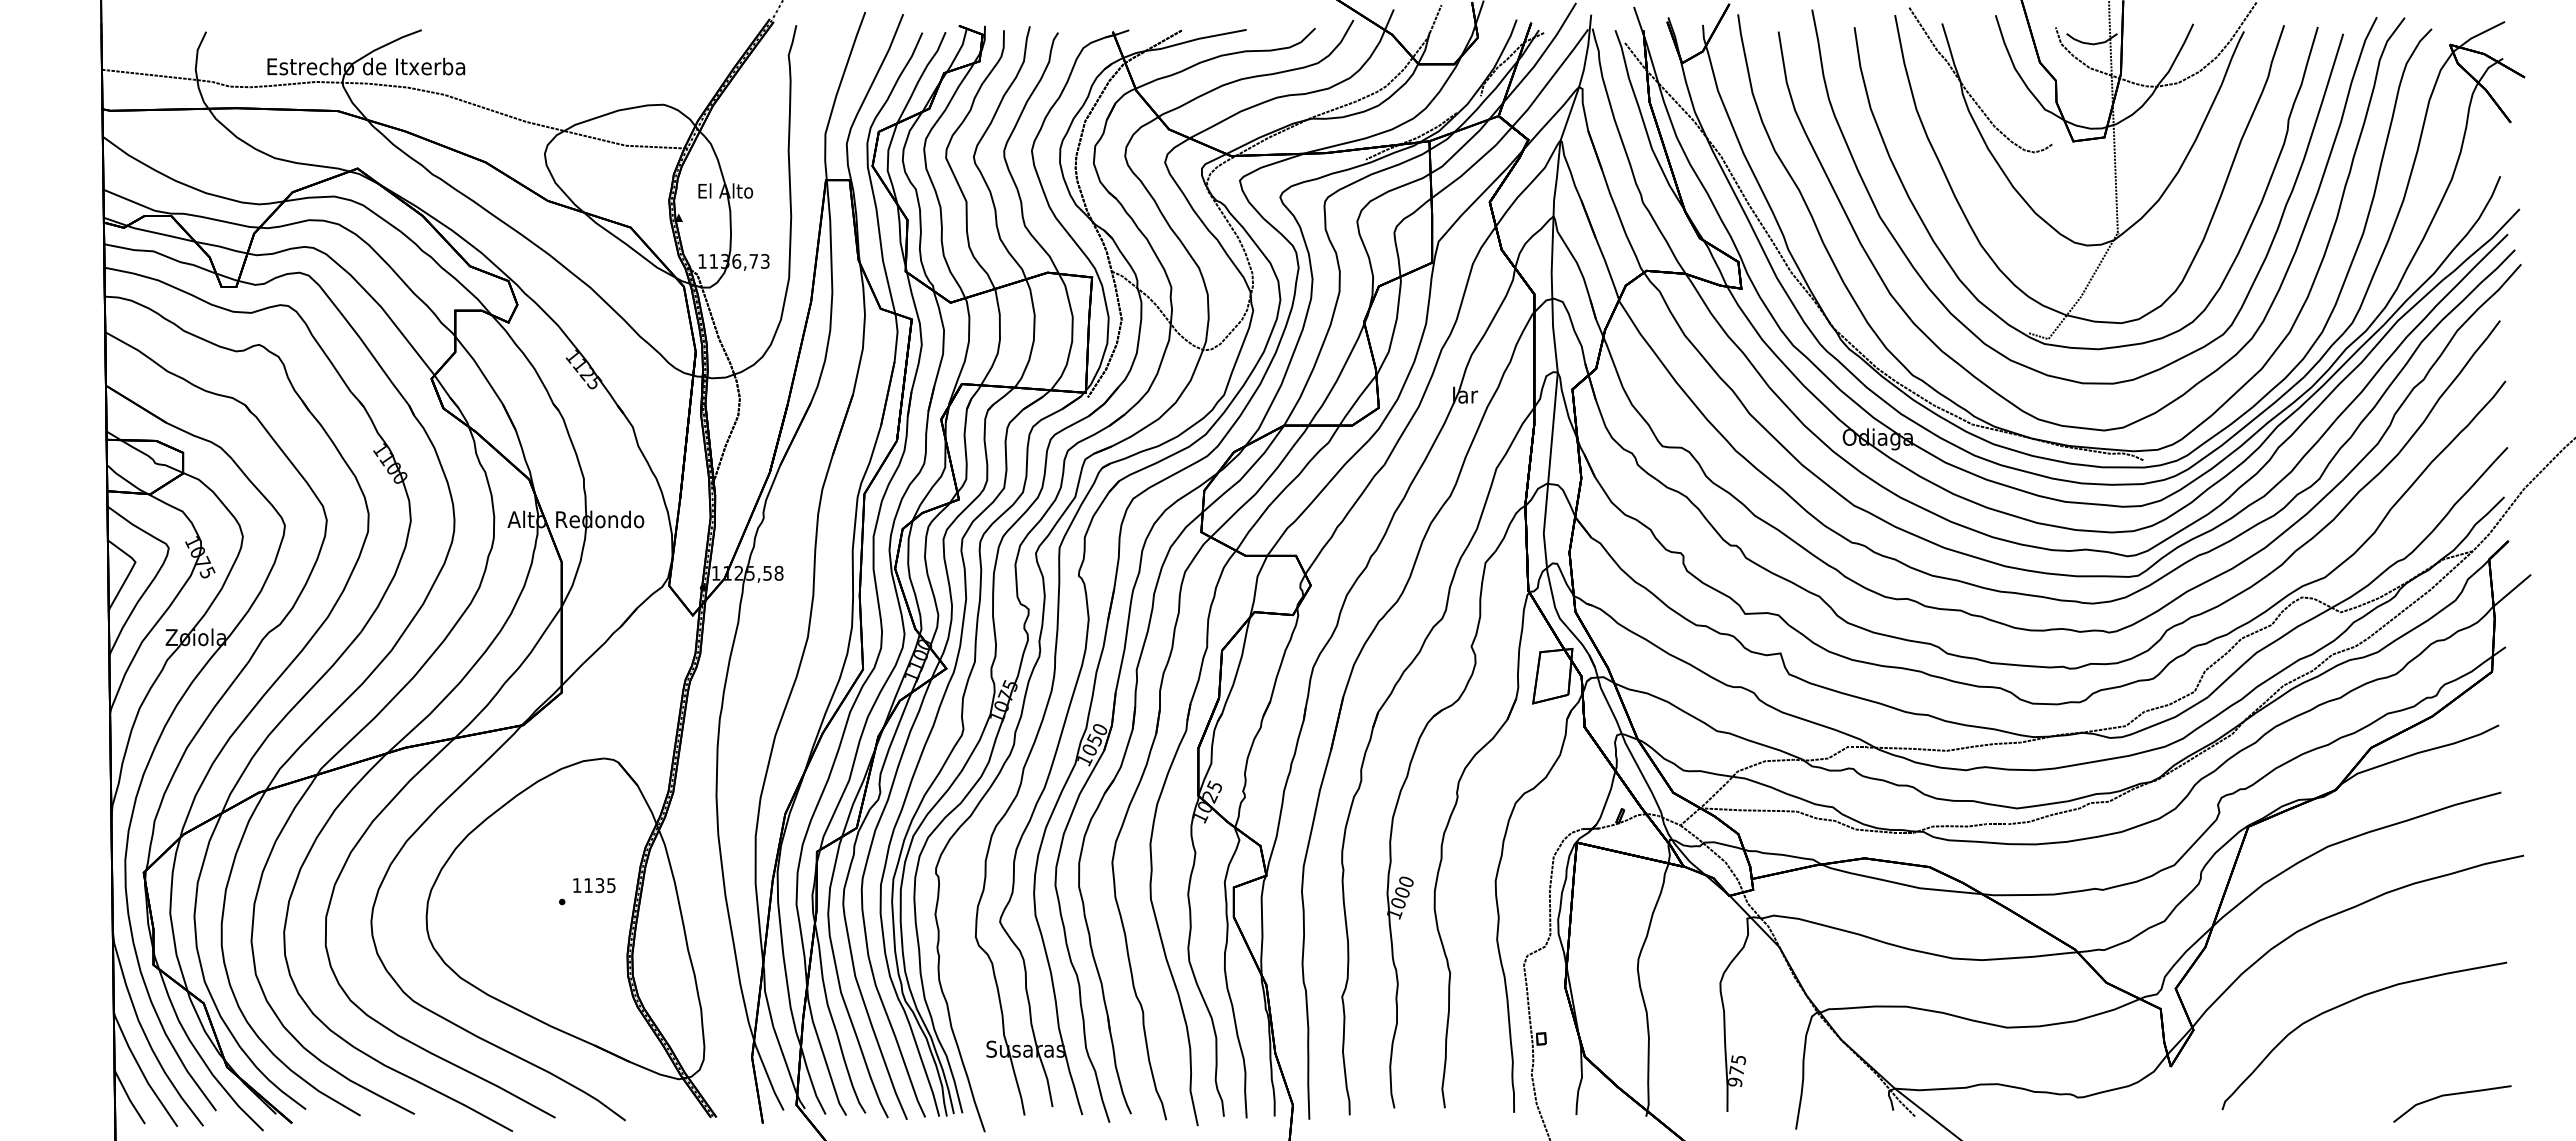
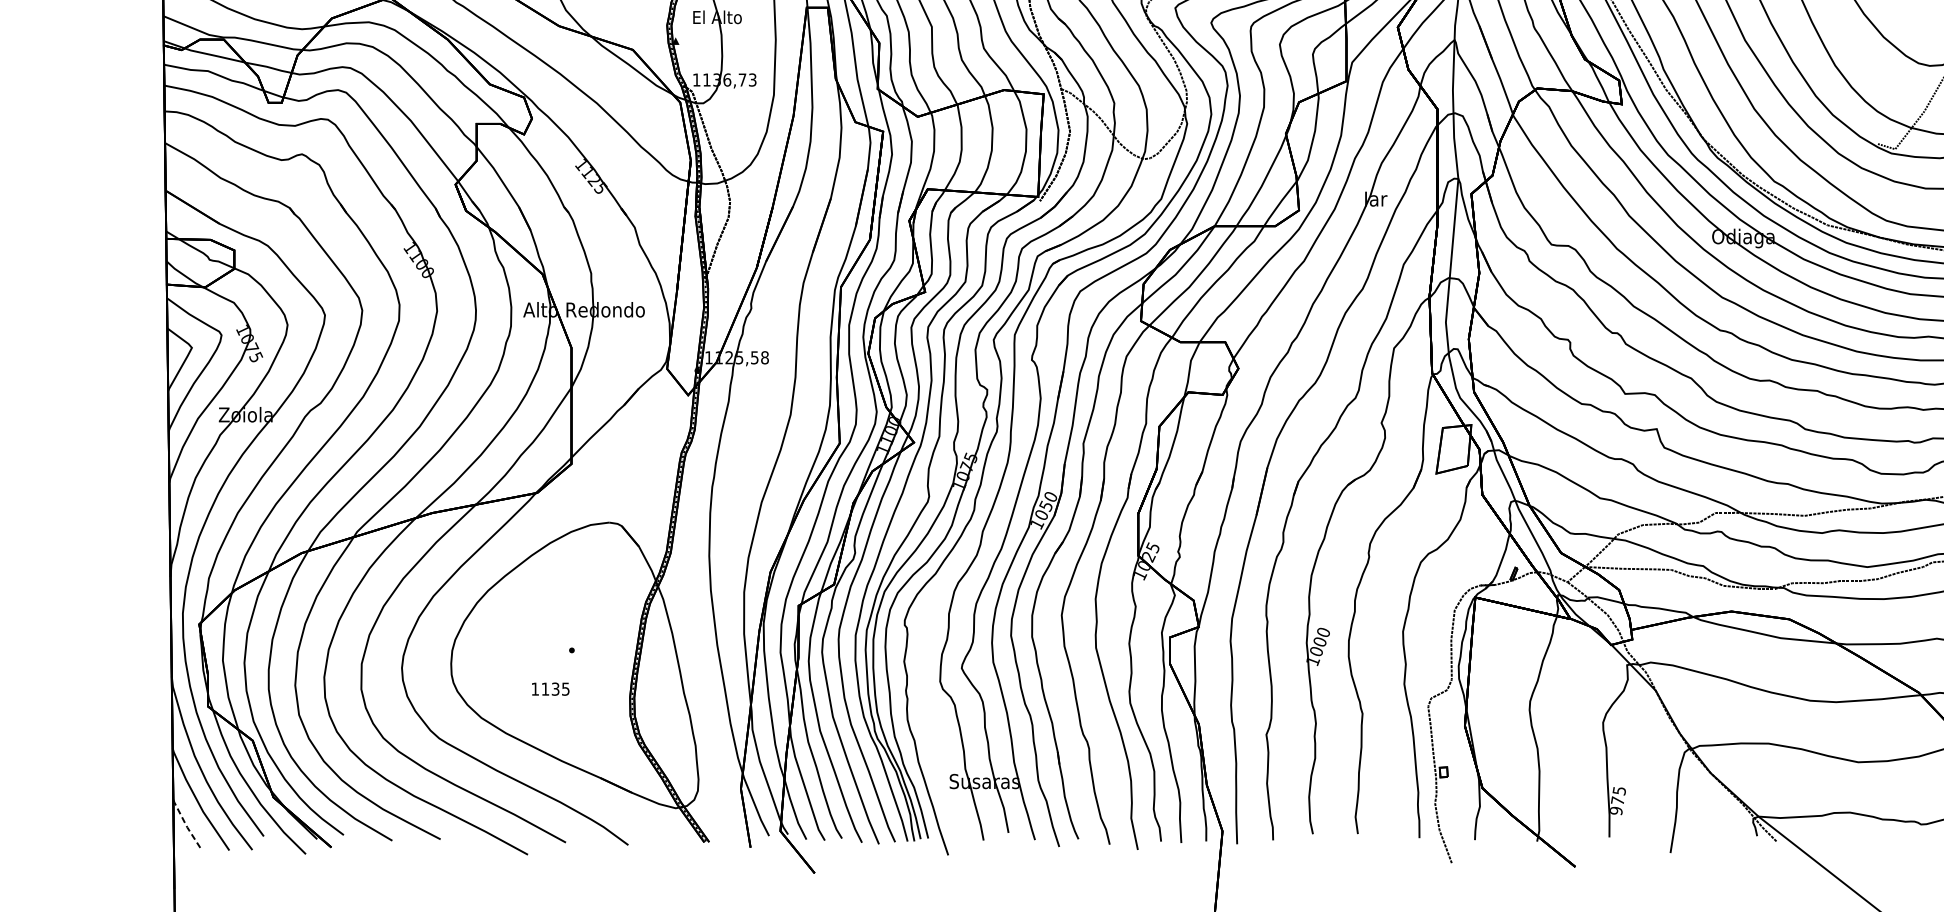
text: (594, 885) -> (550, 689), moved
line: (128, 1097) -> (185, 824), solid -> dashed

